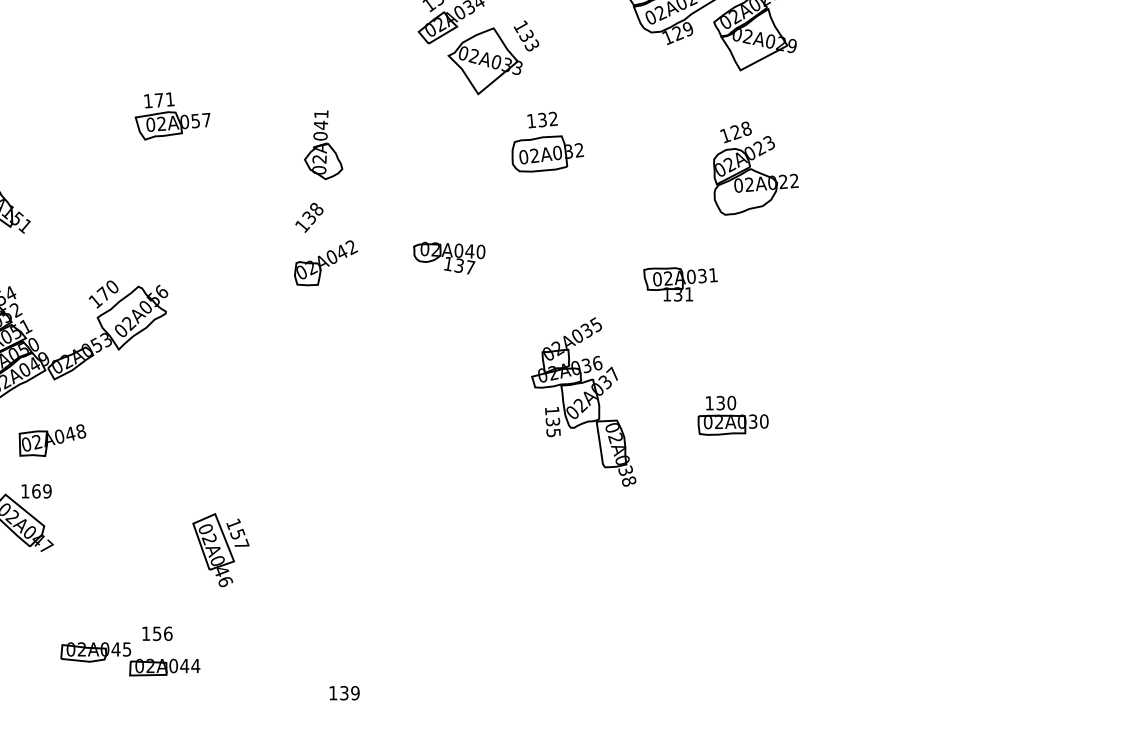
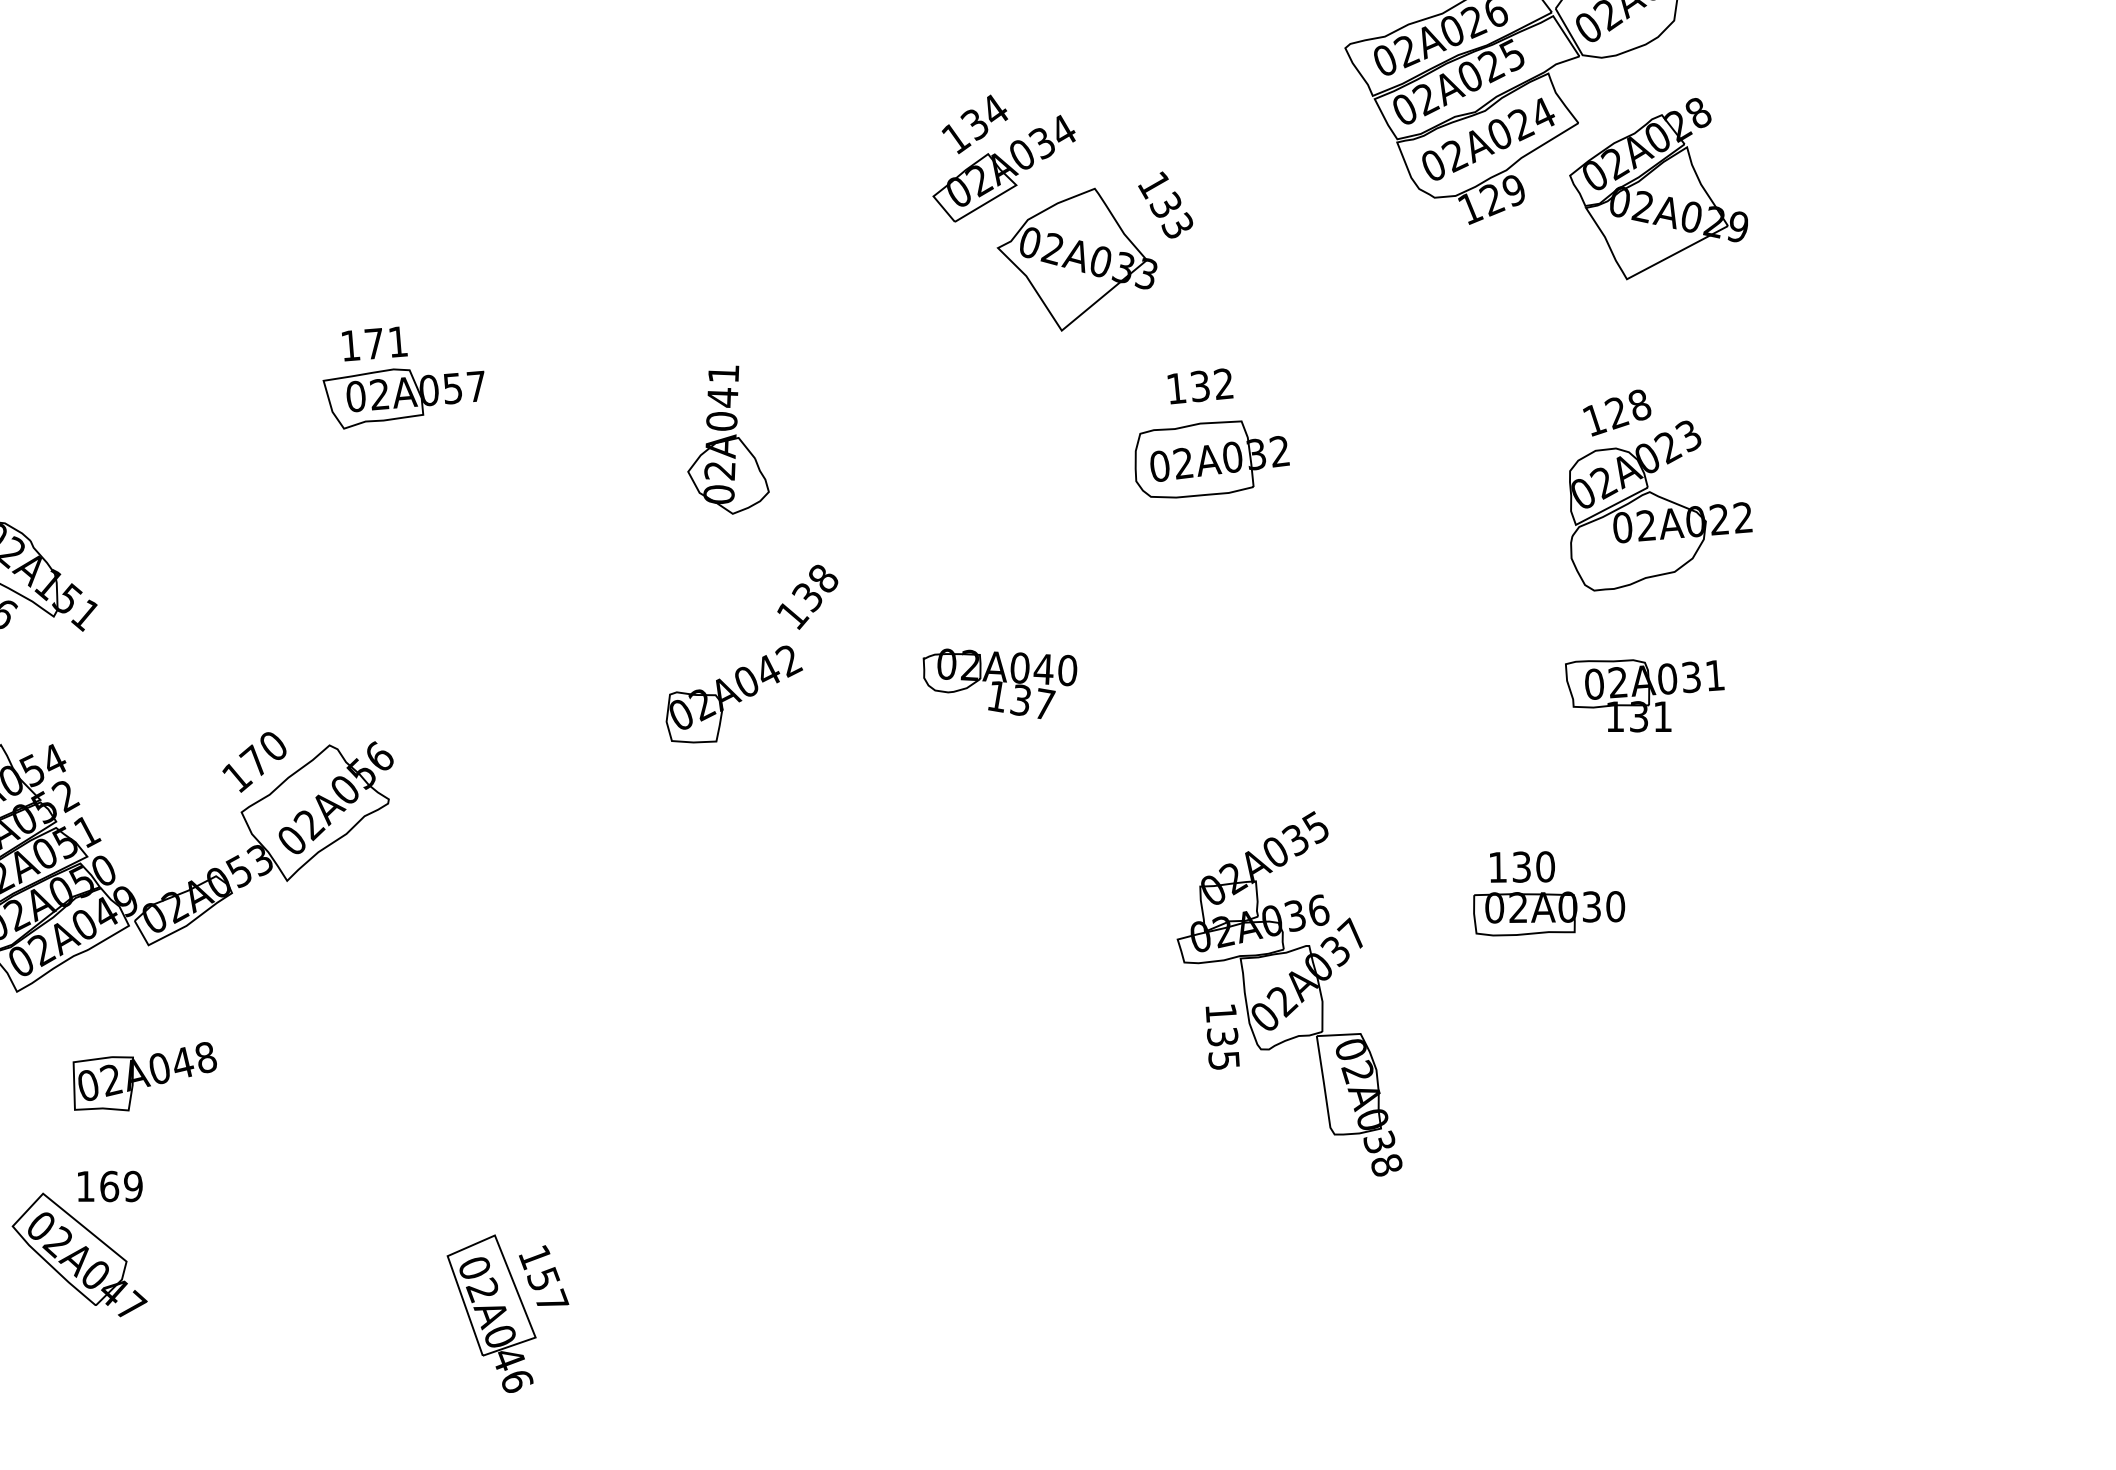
text: (309, 217) -> (807, 596), moved
part: (680, 284) -> (1644, 695), moved
part: (732, 415) -> (1547, 893), moved

